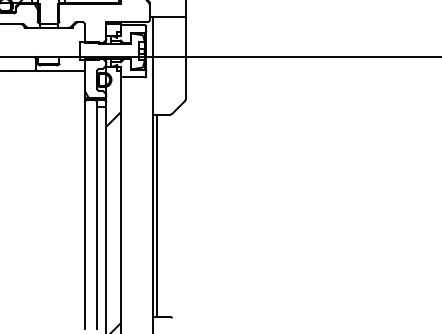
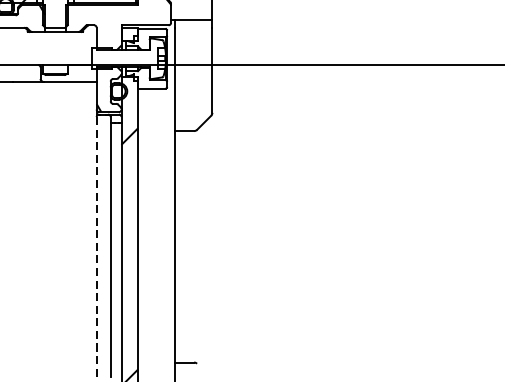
line: (157, 215) -> (179, 246), removed
line: (84, 216) -> (96, 247), solid -> dashed

